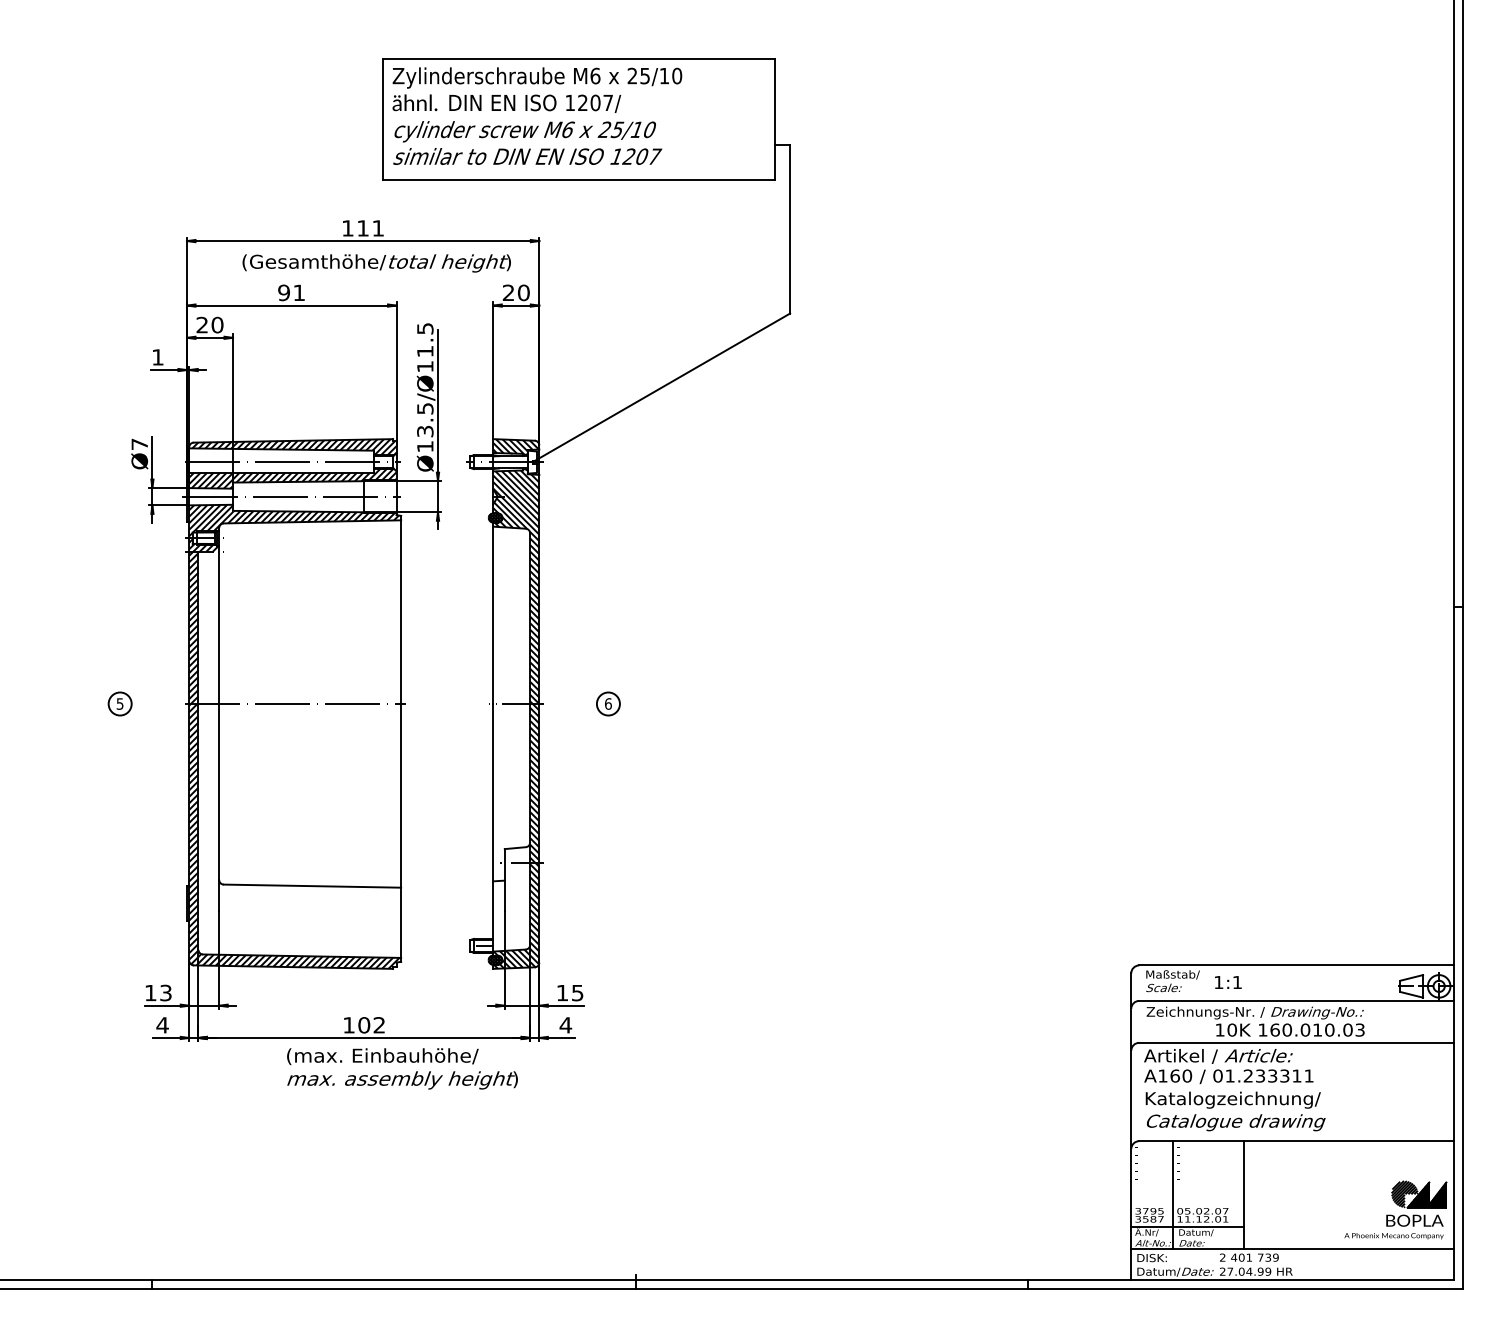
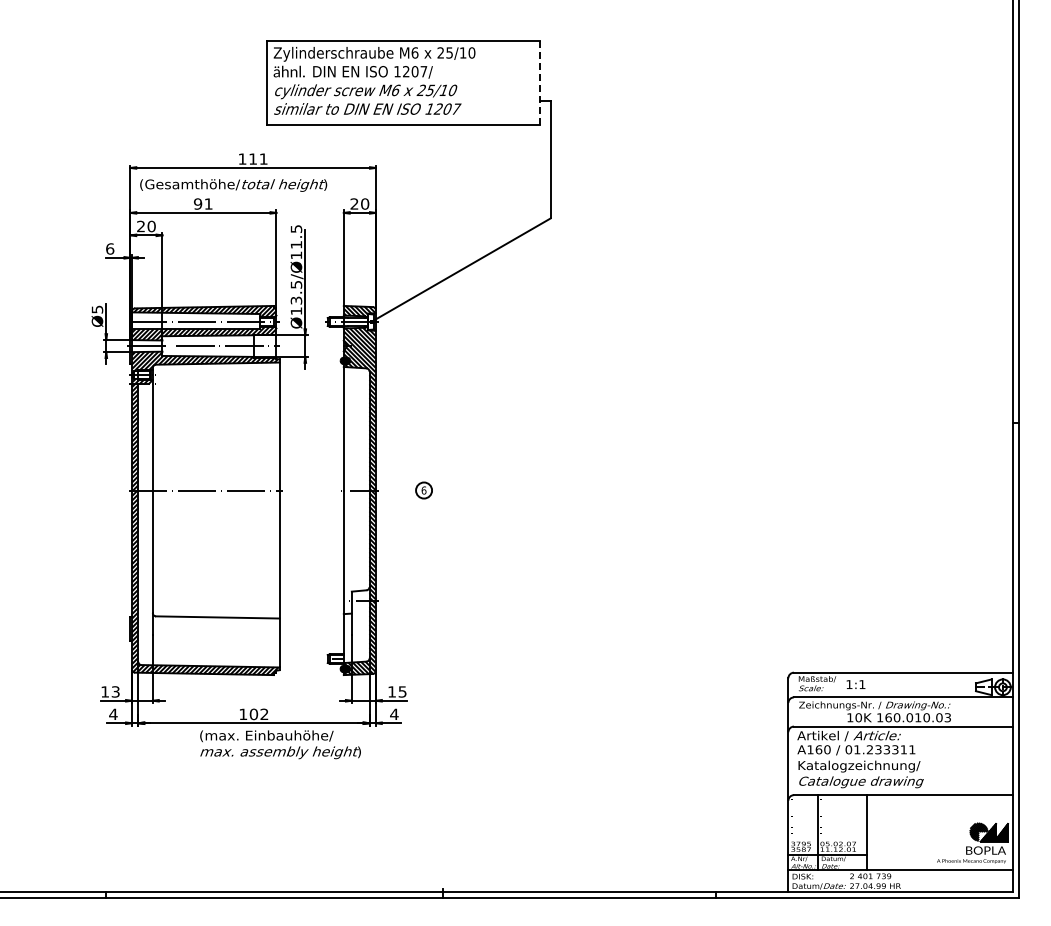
line: (775, 119) -> (540, 83), solid -> dashed
text: (376, 263) -> (233, 185), moved
text: (158, 356) -> (110, 248), 1 -> 6
text: (139, 444) -> (97, 309), Ø7 -> Ø5
part: (119, 703) -> (83, 490), removed

